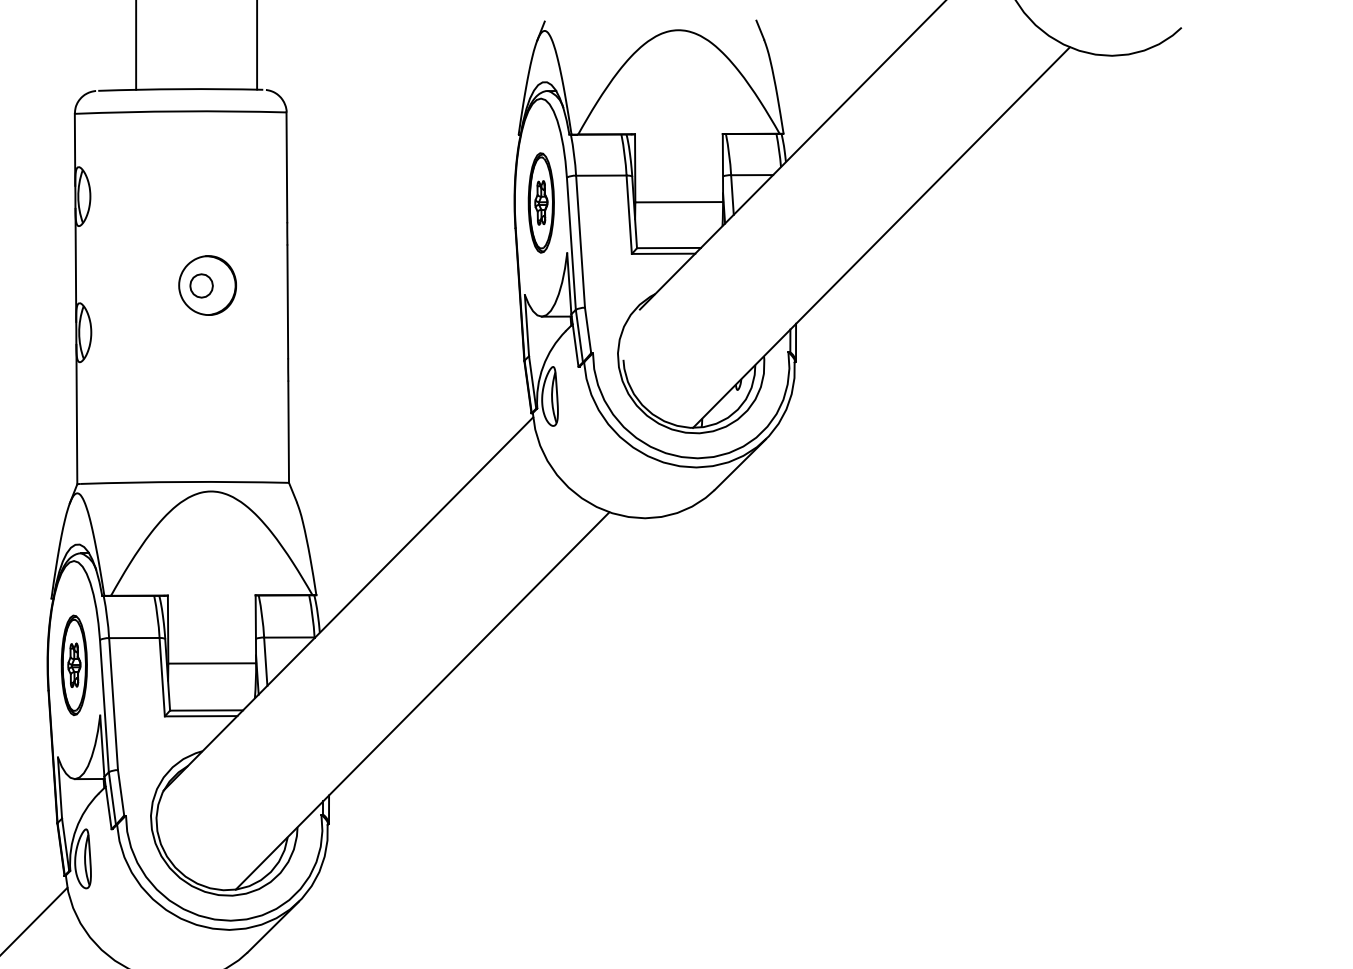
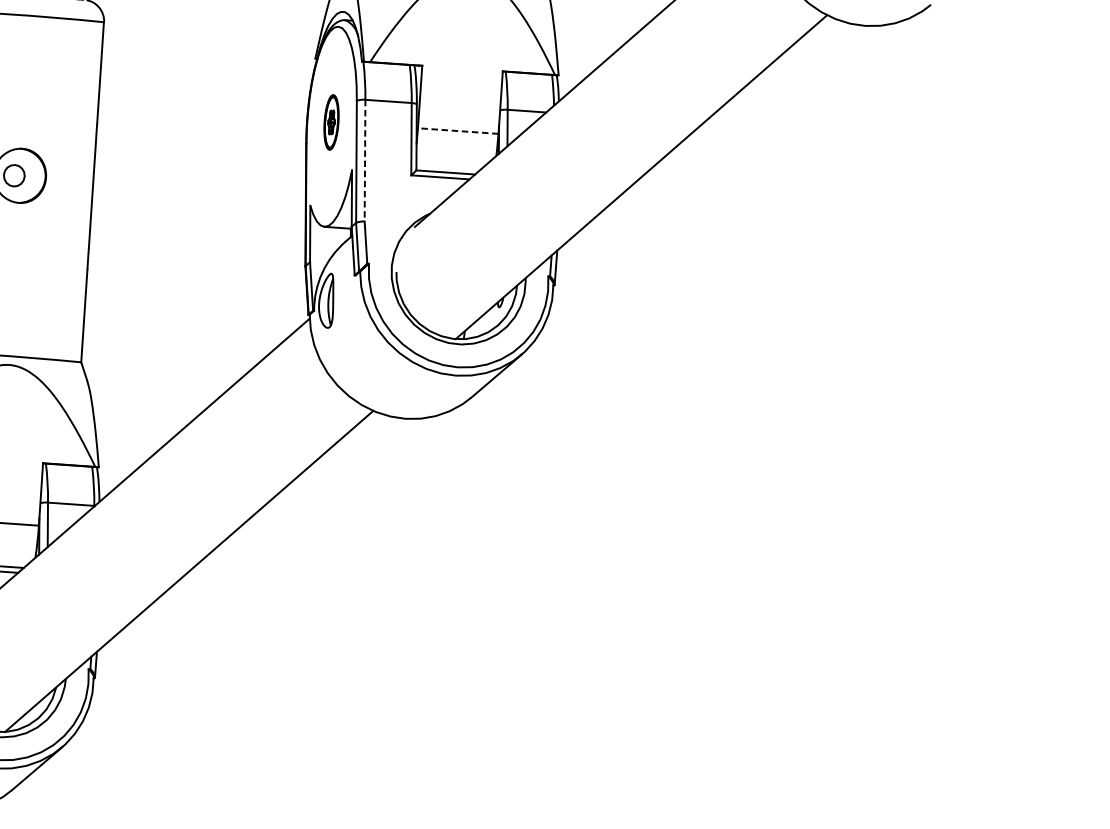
part: (540, 202) -> (330, 121), size x0.6
line: (679, 202) -> (458, 131), solid -> dashed
line: (580, 242) -> (364, 161), solid -> dashed

